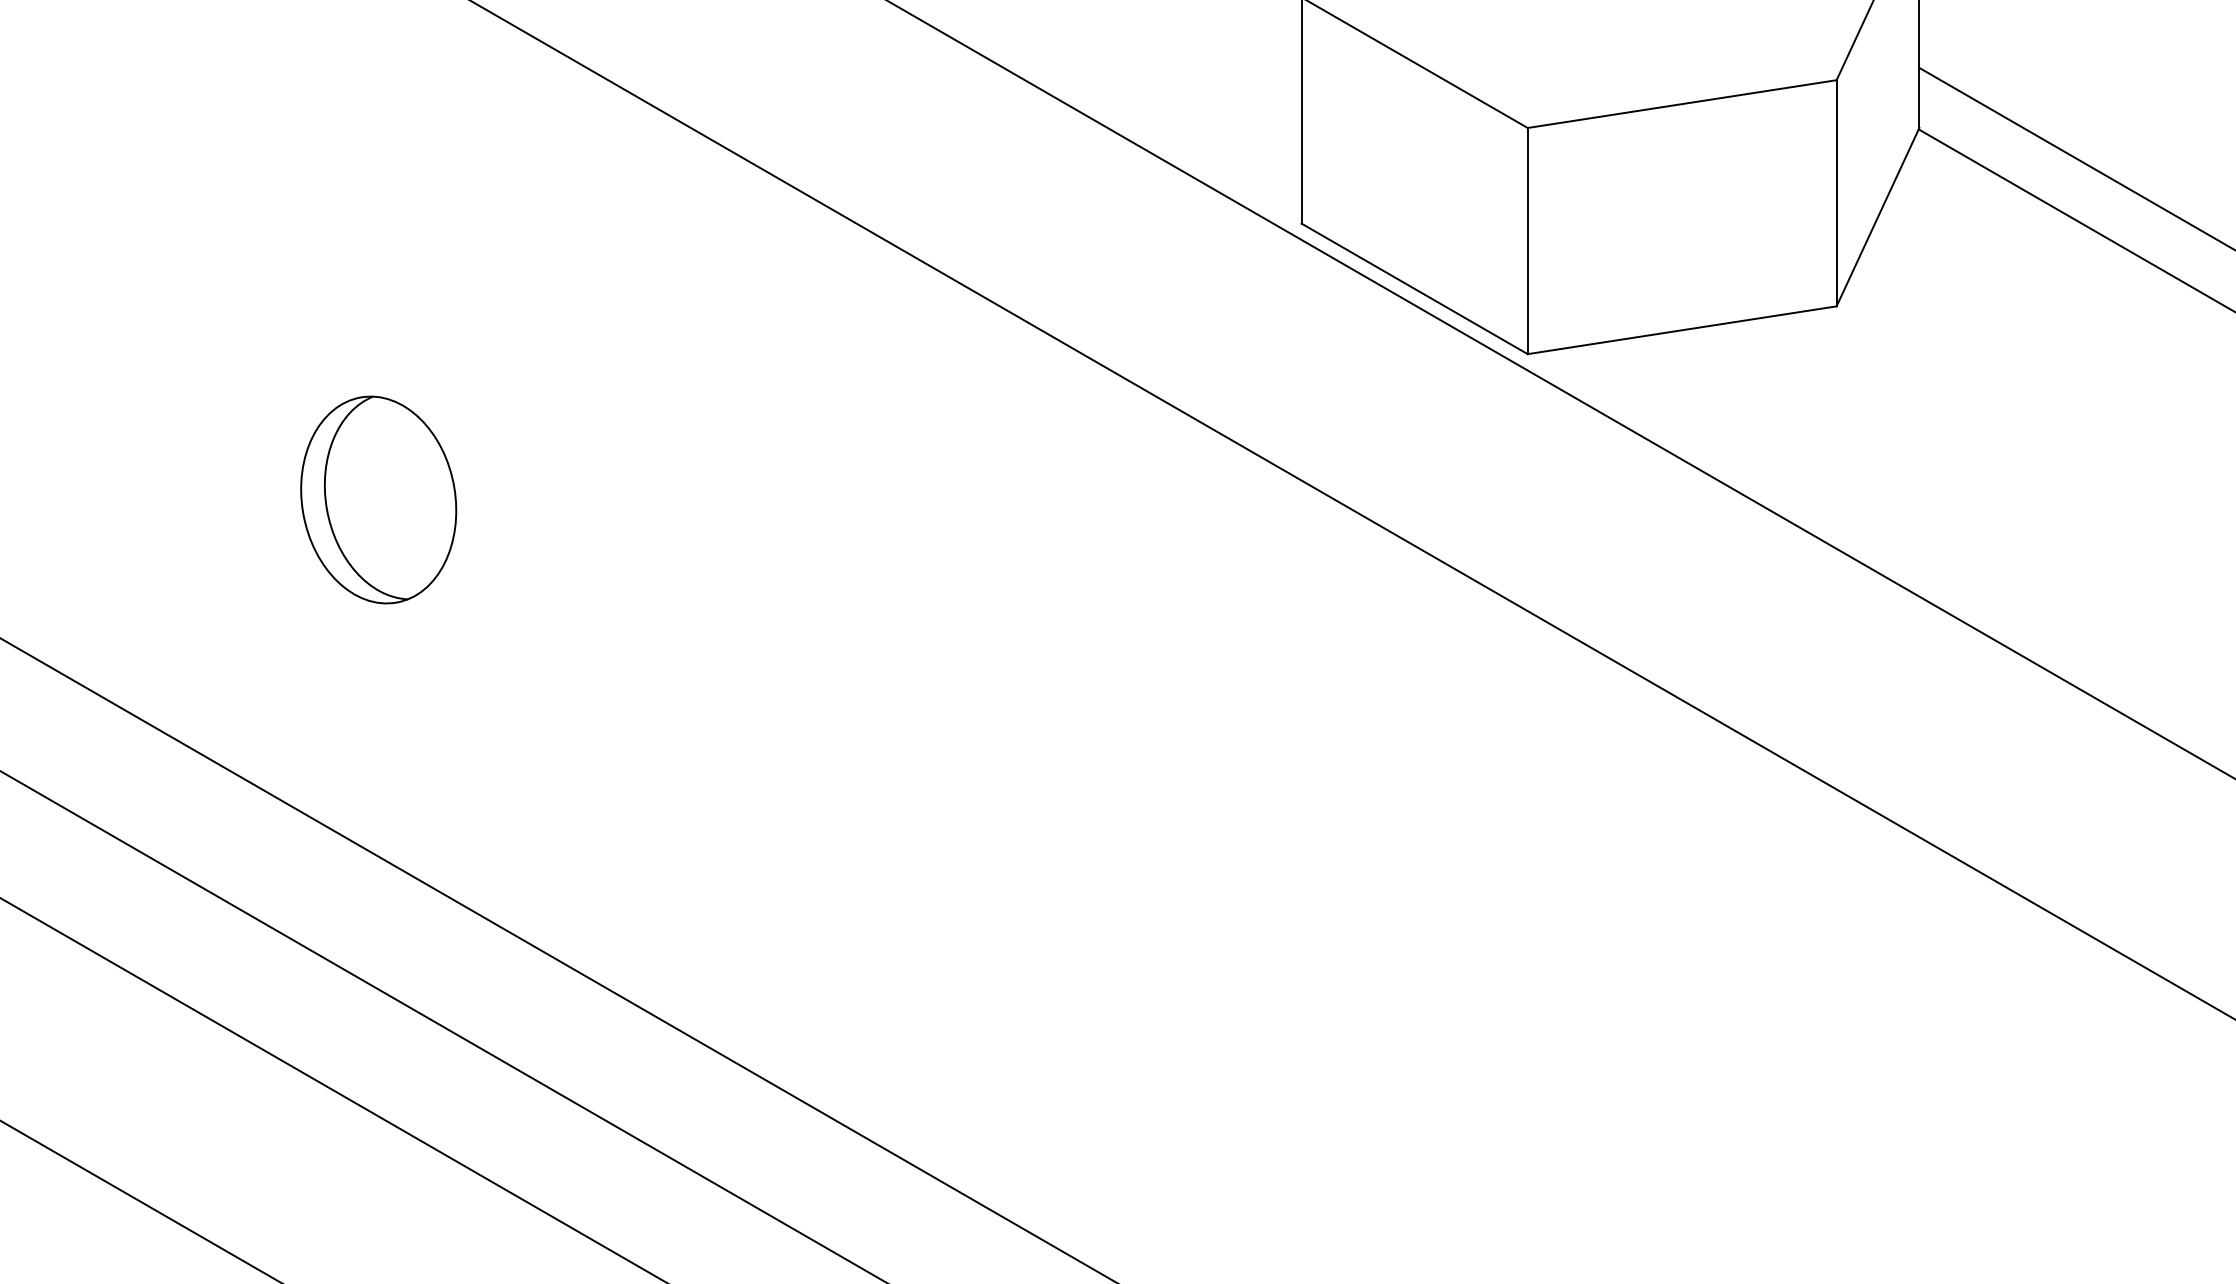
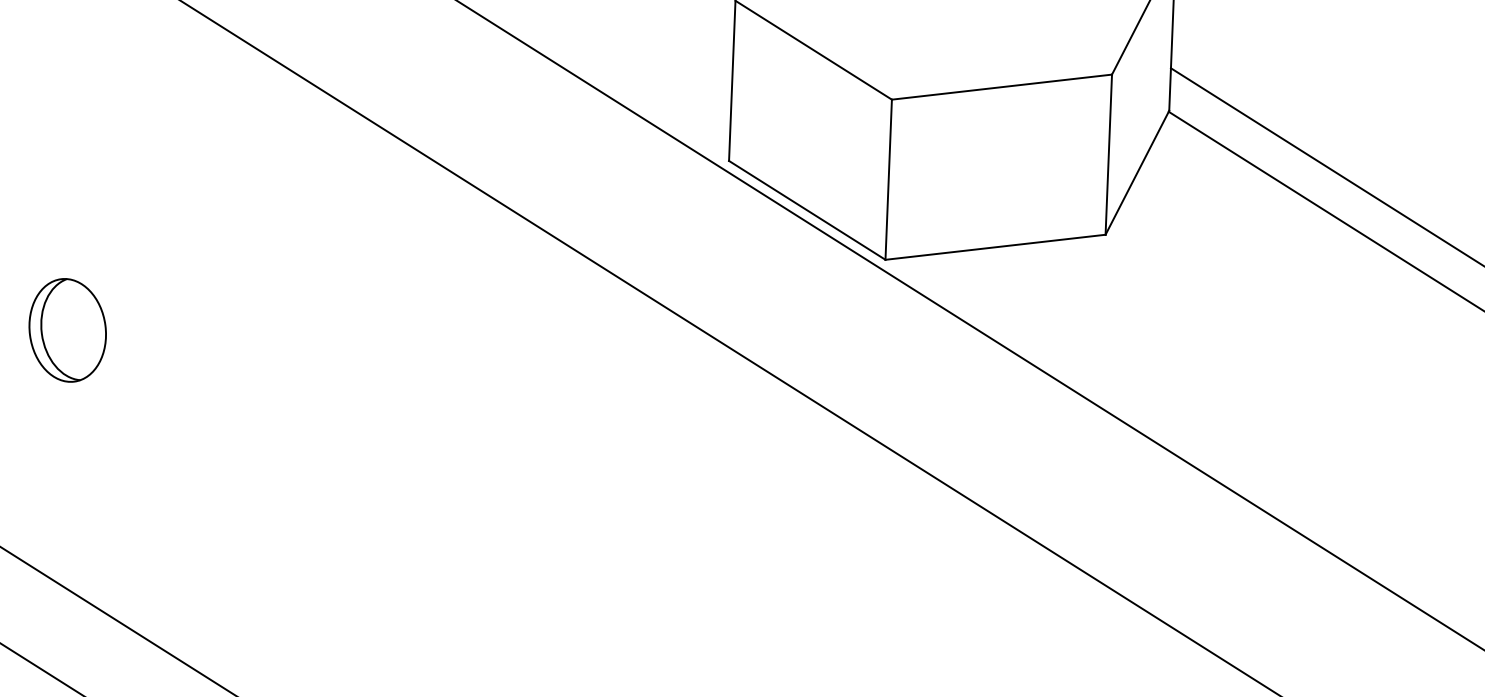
part: (378, 499) -> (67, 330), size x0.7

